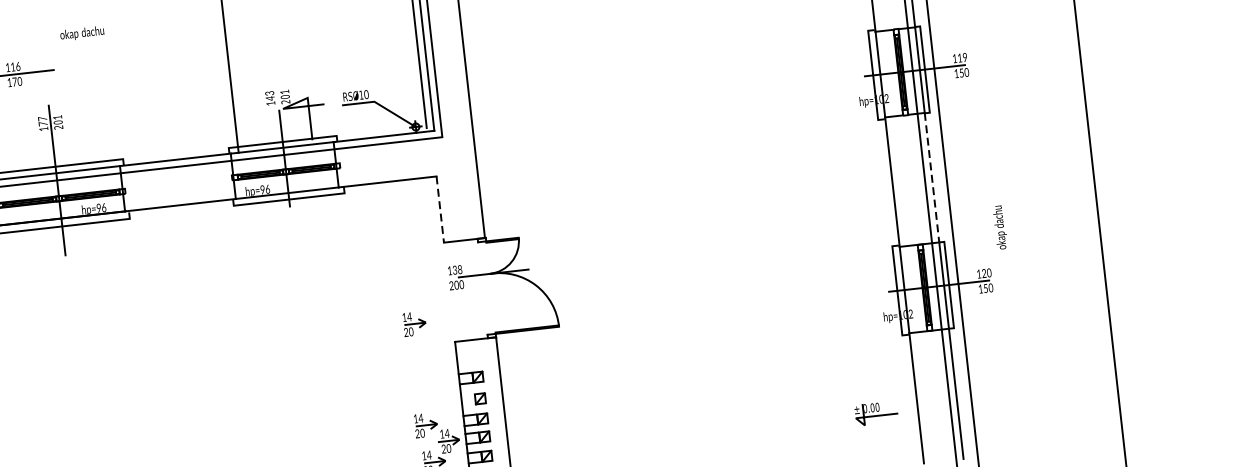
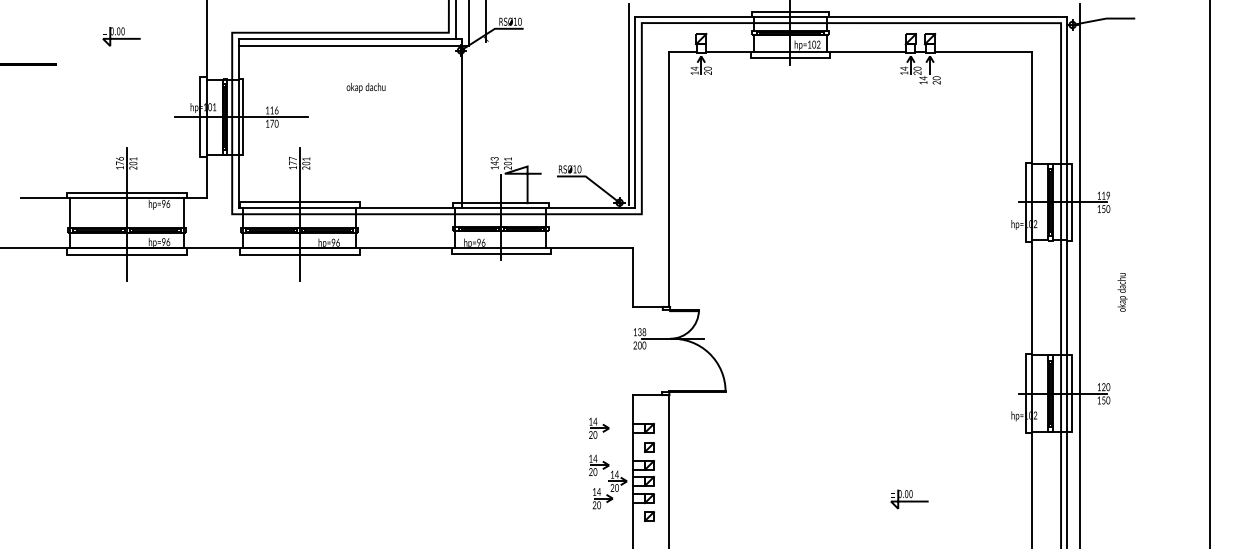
text: (81, 33) -> (365, 87), moved
line: (932, 177) -> (1067, 297), dashed -> solid
line: (439, 210) -> (632, 278), dashed -> solid
text: (1000, 227) -> (1122, 292), moved
part: (414, 322) -> (599, 427), moved
part: (876, 413) -> (909, 499), moved

